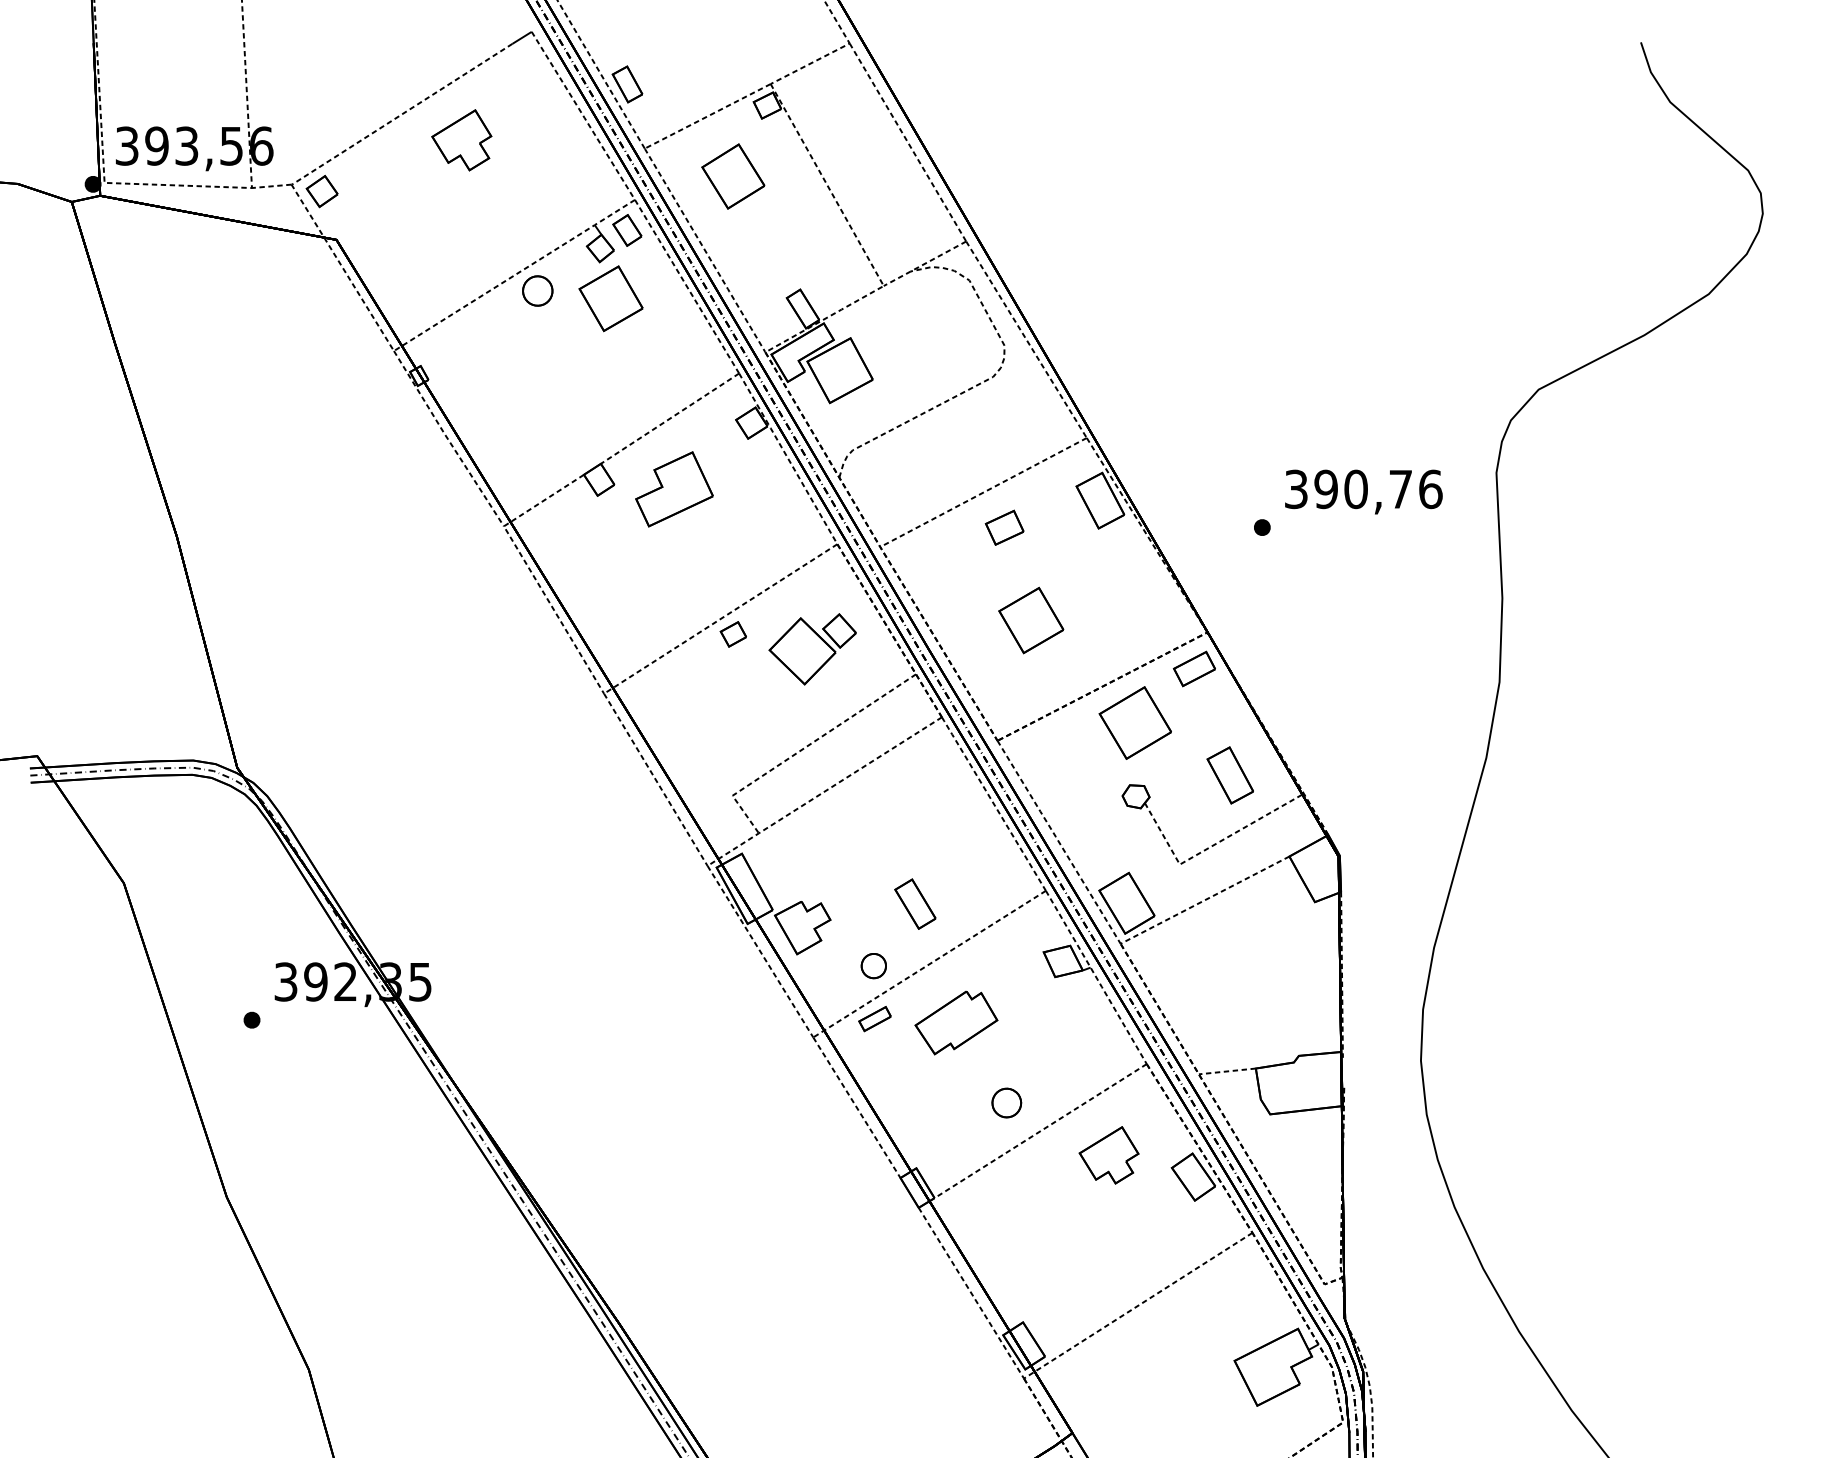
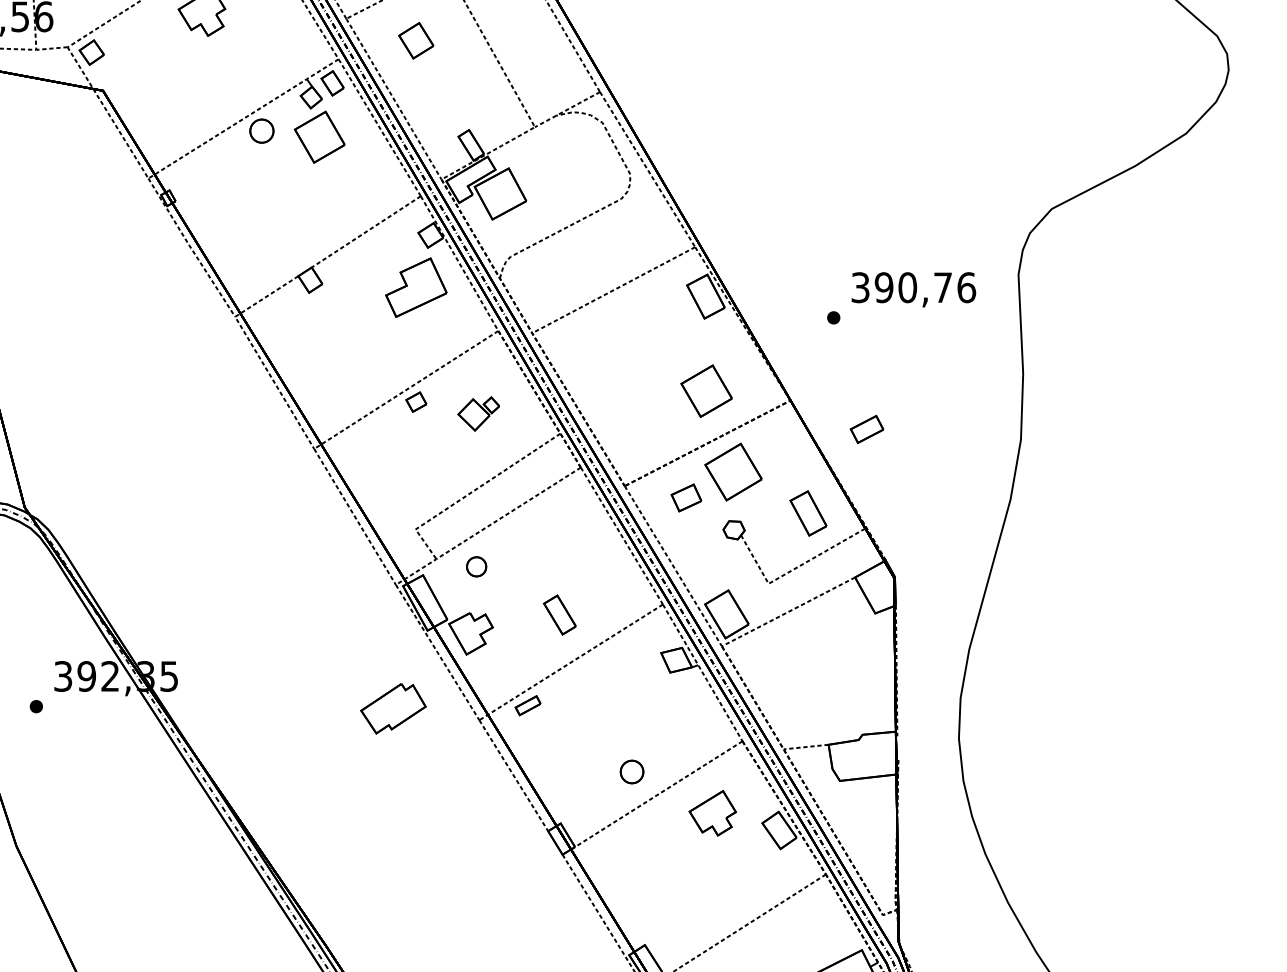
part: (733, 176) -> (416, 40), size x0.7
part: (674, 489) -> (416, 287), moved
part: (1004, 527) -> (686, 497), moved
part: (1031, 620) -> (706, 391), moved
part: (812, 649) -> (478, 414), size x0.6
part: (1193, 668) -> (866, 429), moved
part: (873, 966) -> (476, 567), moved
part: (956, 1022) -> (393, 708), moved

